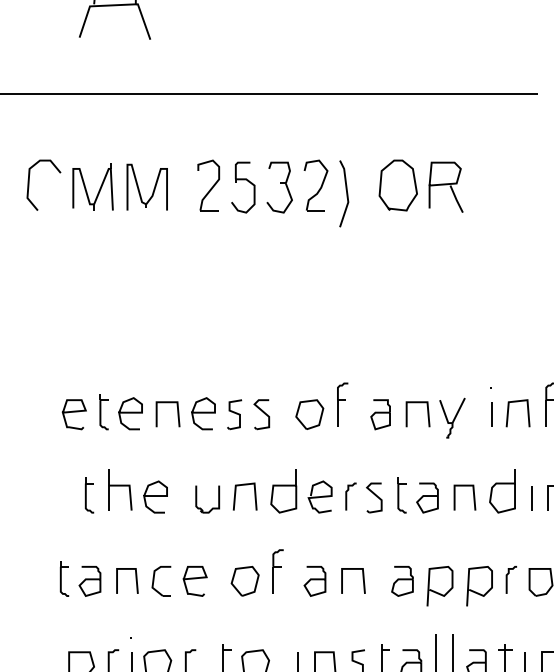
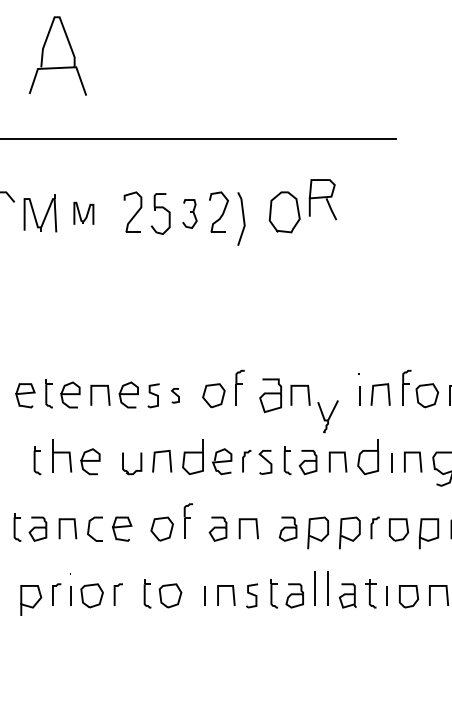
part: (146, 186) -> (83, 213), size x0.6
part: (279, 186) -> (189, 213), size x0.7
part: (445, 186) -> (322, 199), moved
part: (261, 414) -> (175, 395), size x0.6
part: (380, 414) -> (270, 395), size x1.4
part: (451, 418) -> (327, 416), moved

